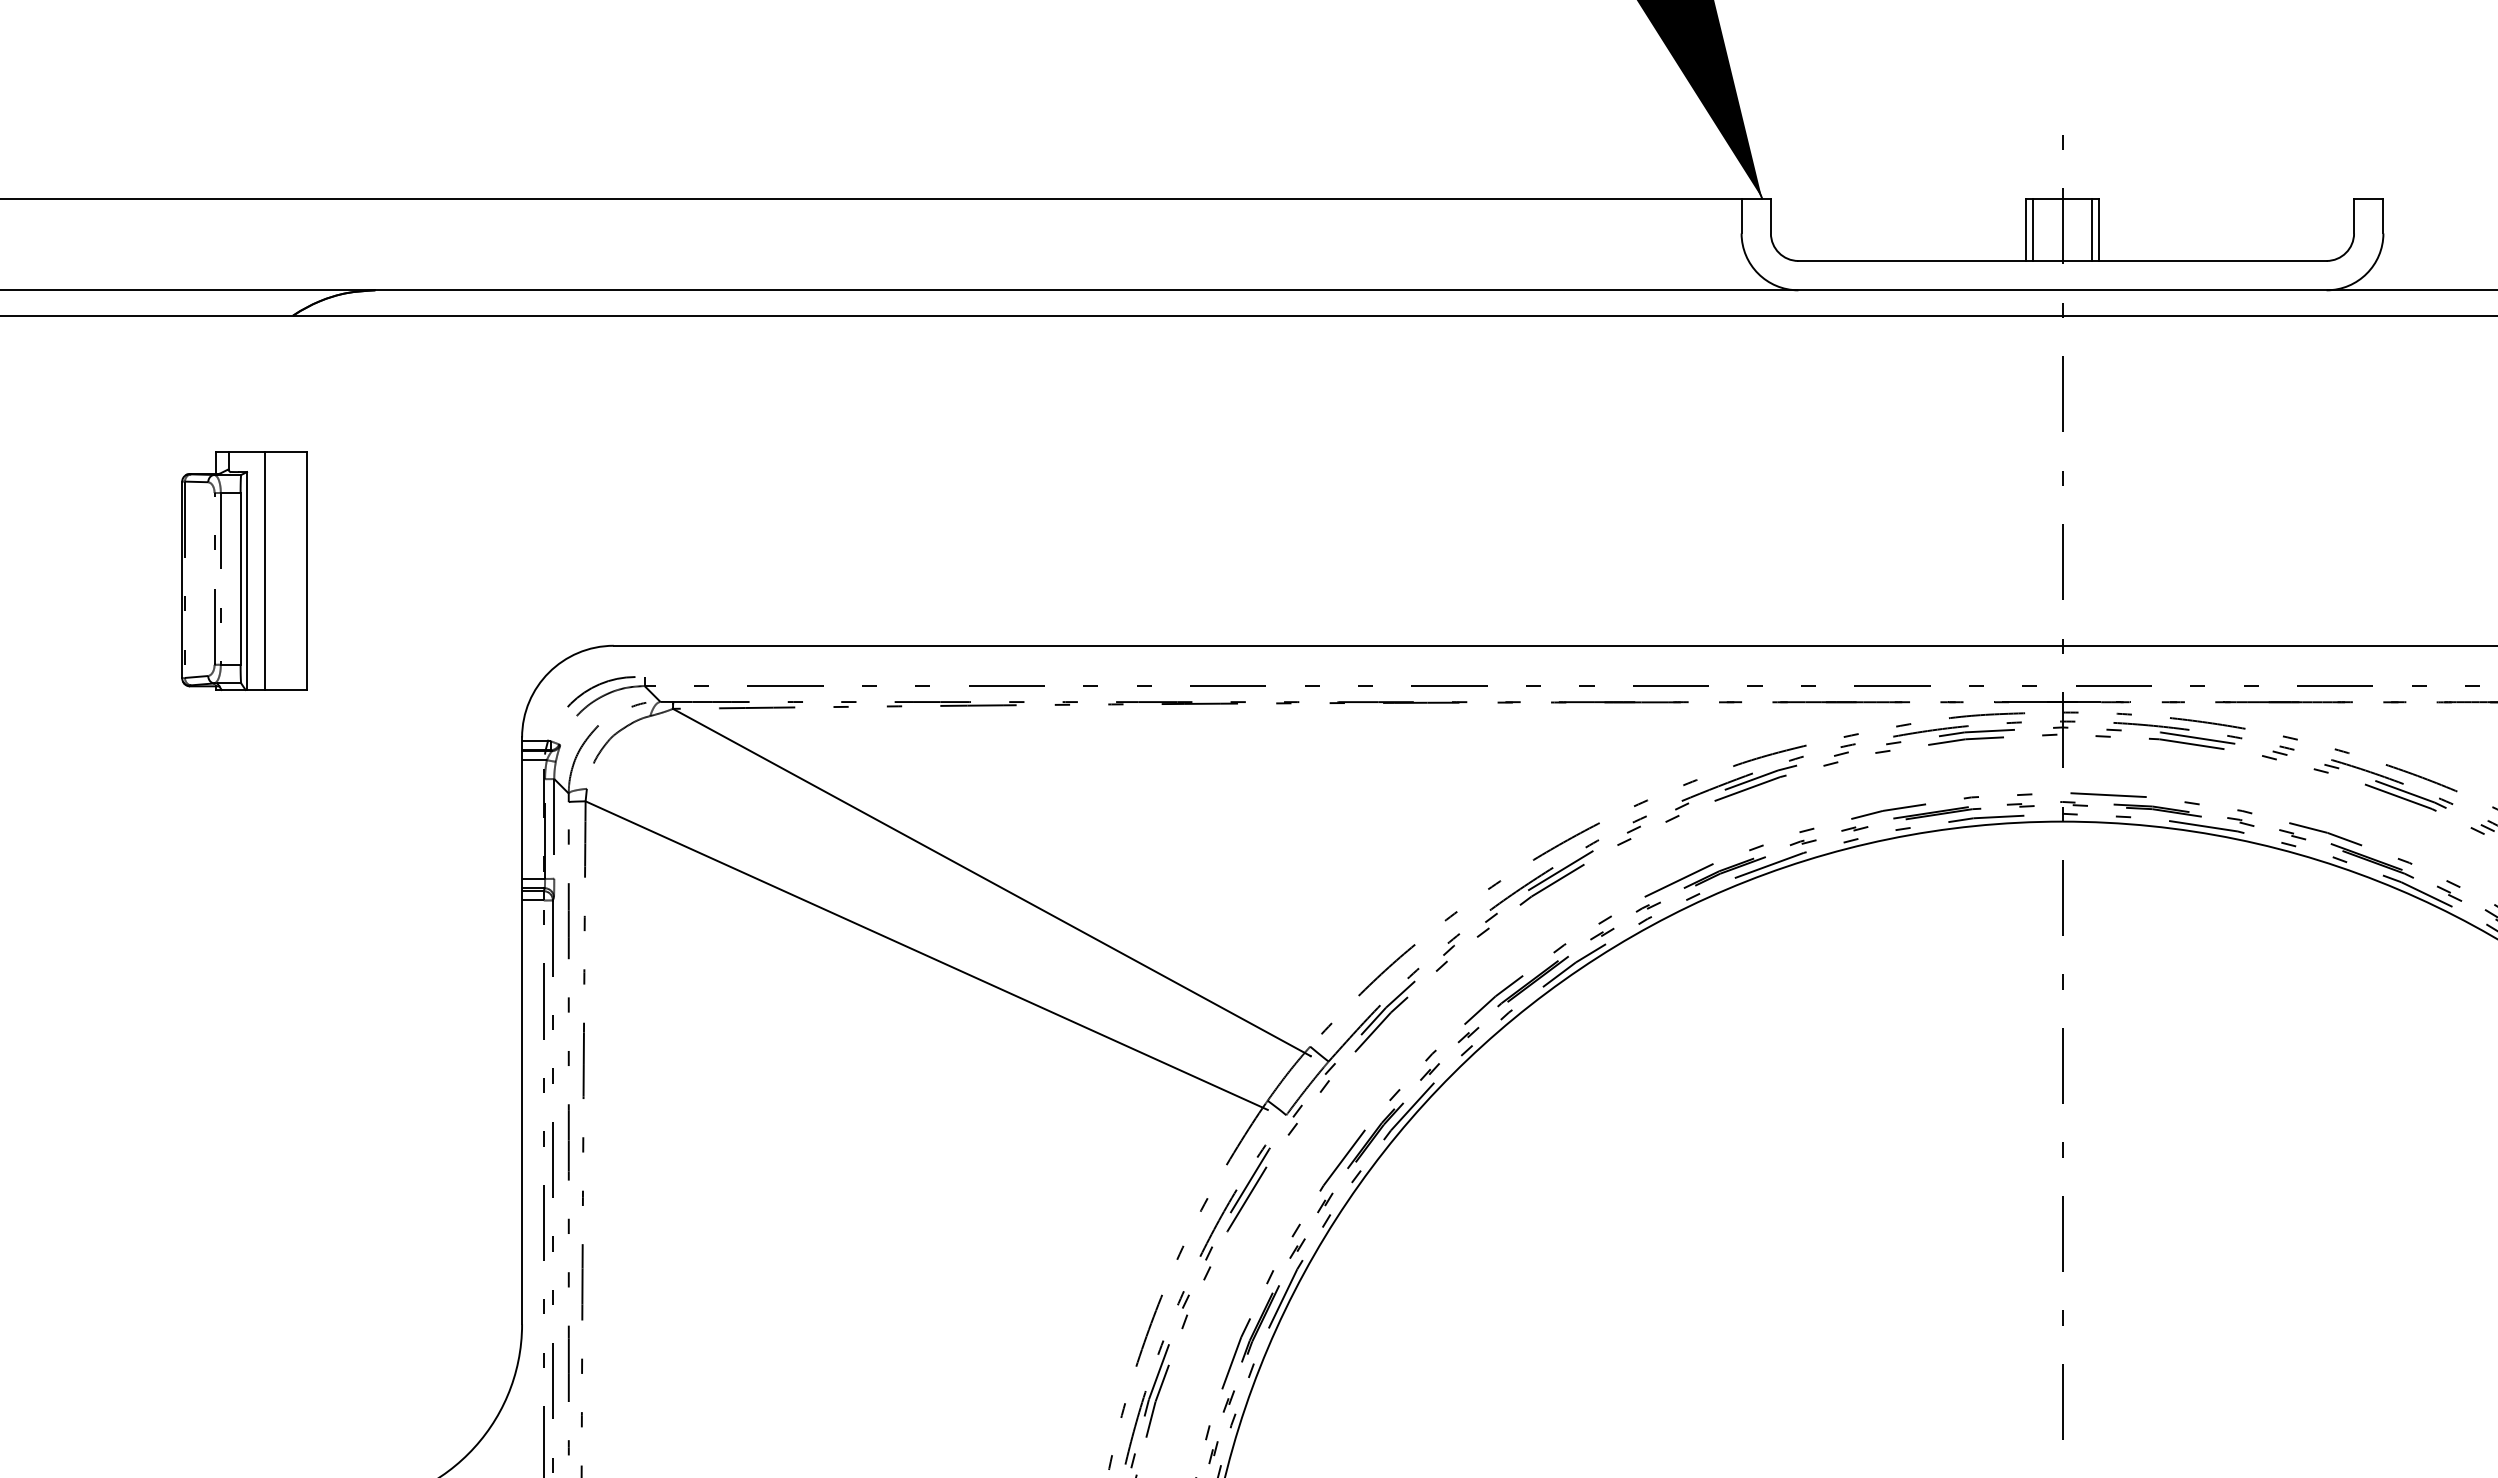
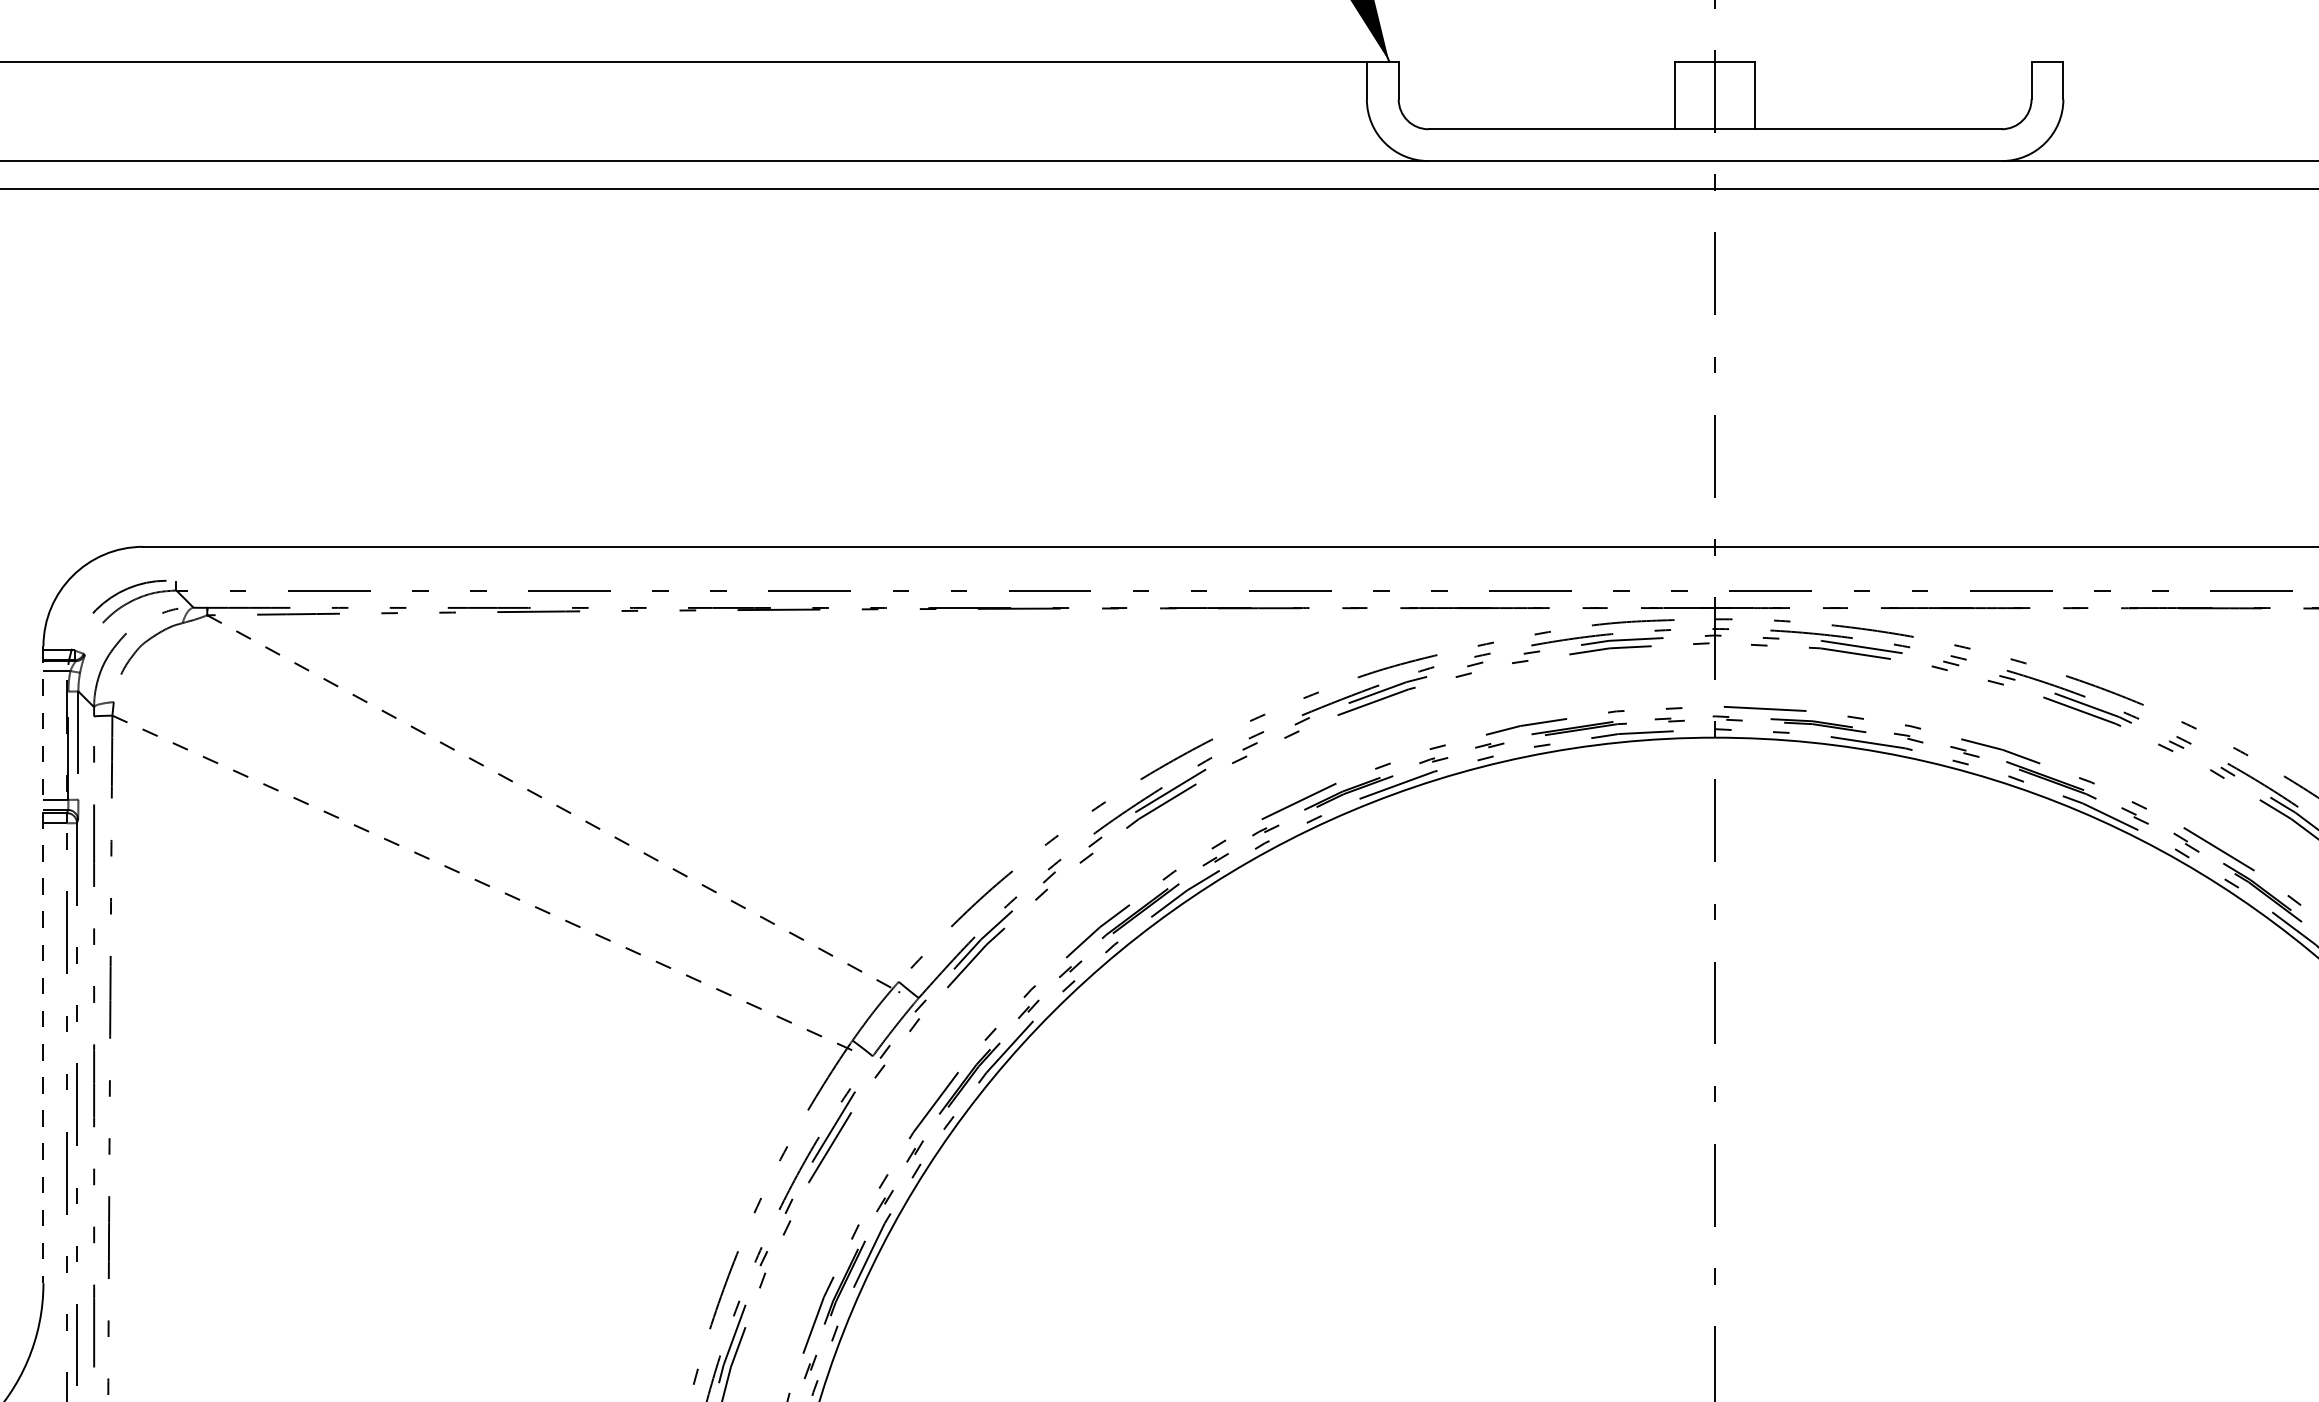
line: (2032, 229) -> (1682, 95), removed
line: (2092, 229) -> (1747, 95), removed
line: (992, 882) -> (553, 803), solid -> dashed
line: (927, 955) -> (483, 882), solid -> dashed
line: (522, 1031) -> (43, 965), solid -> dashed

